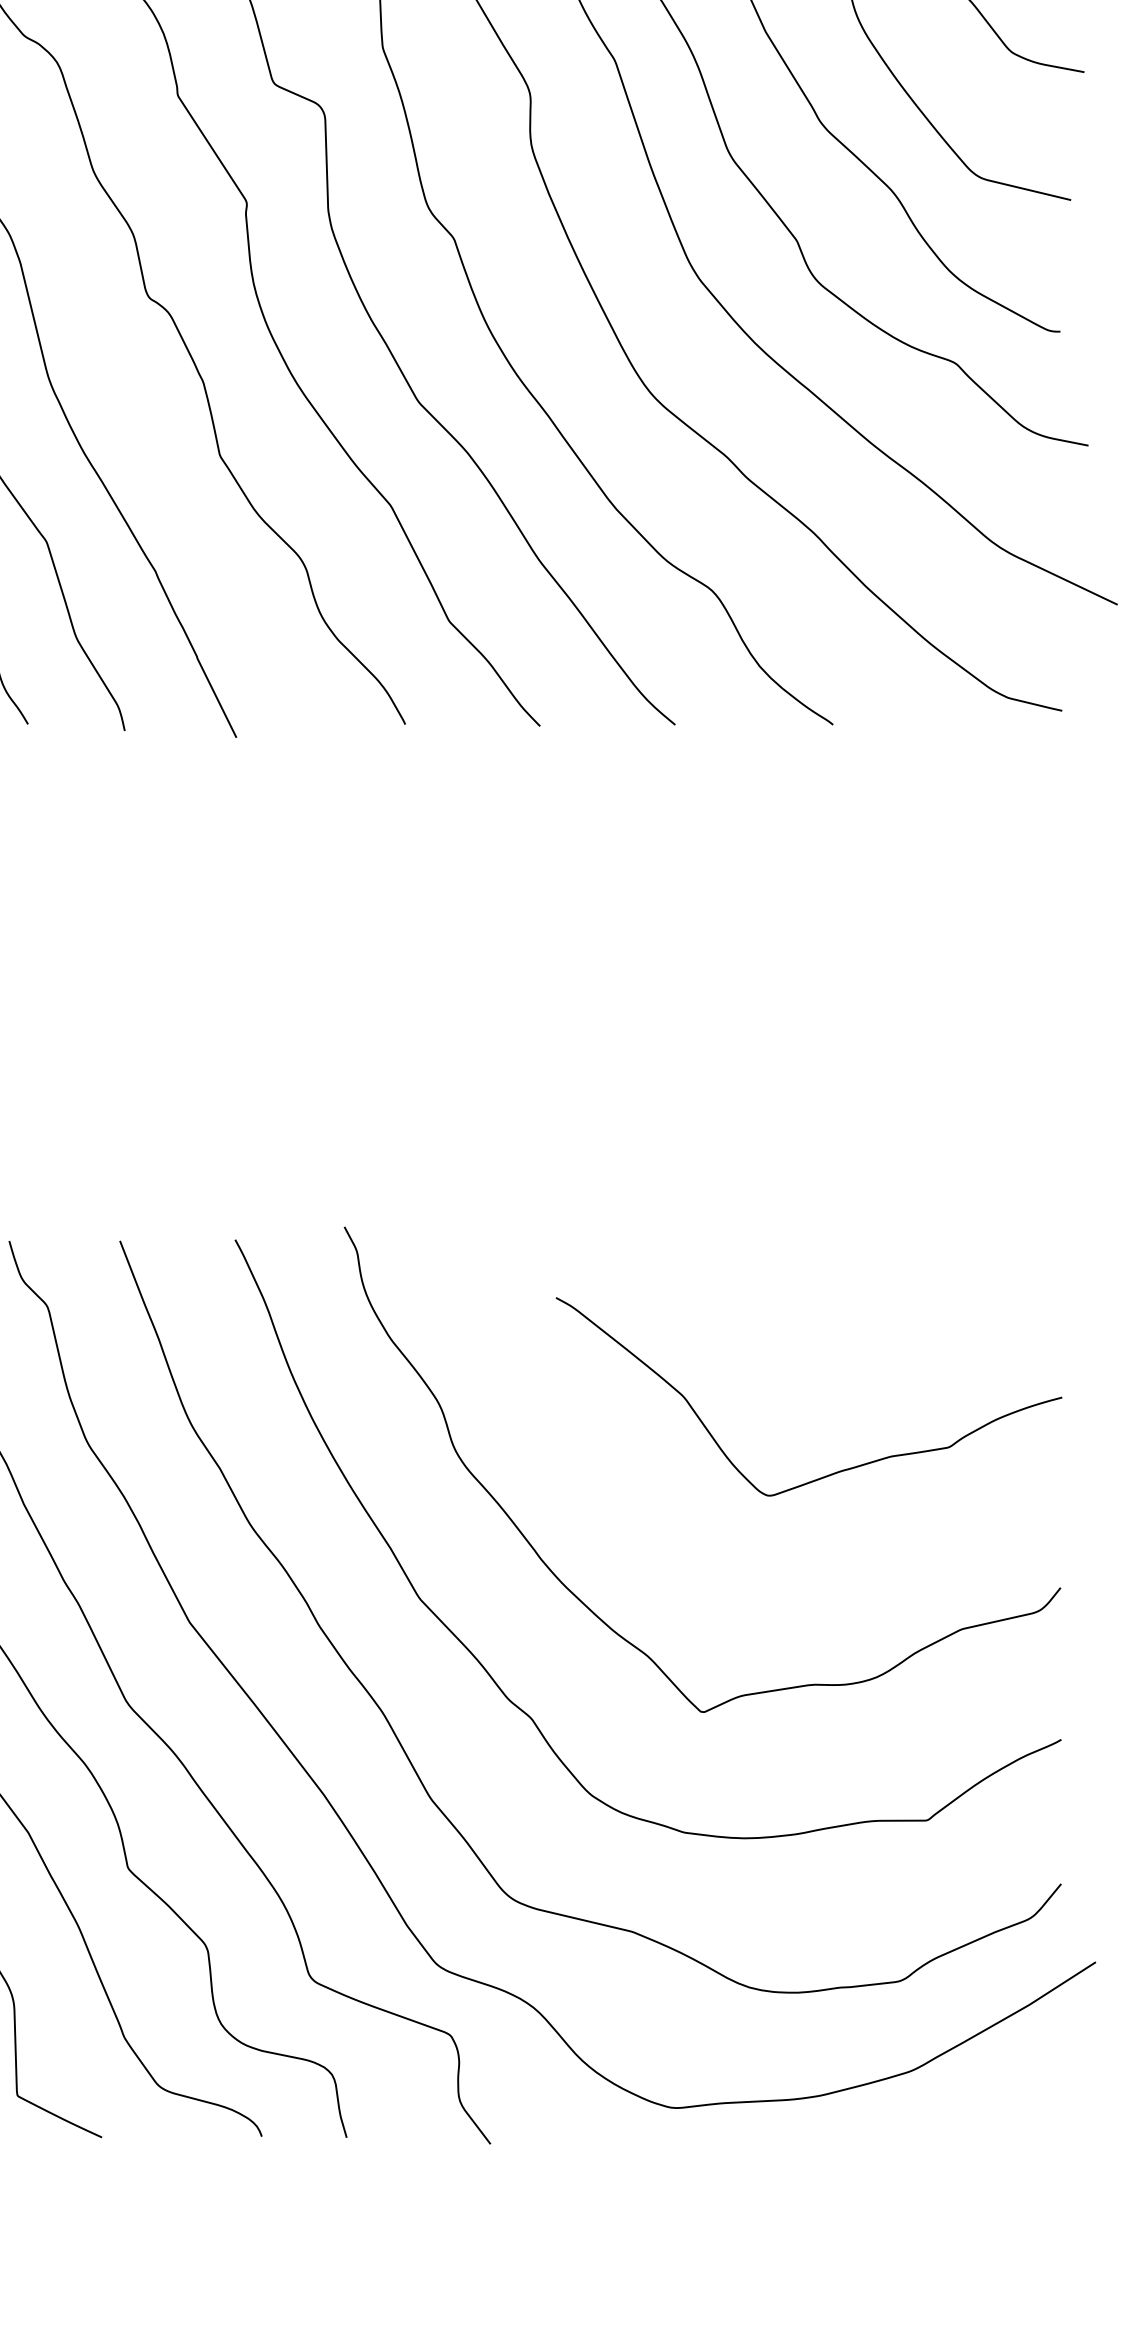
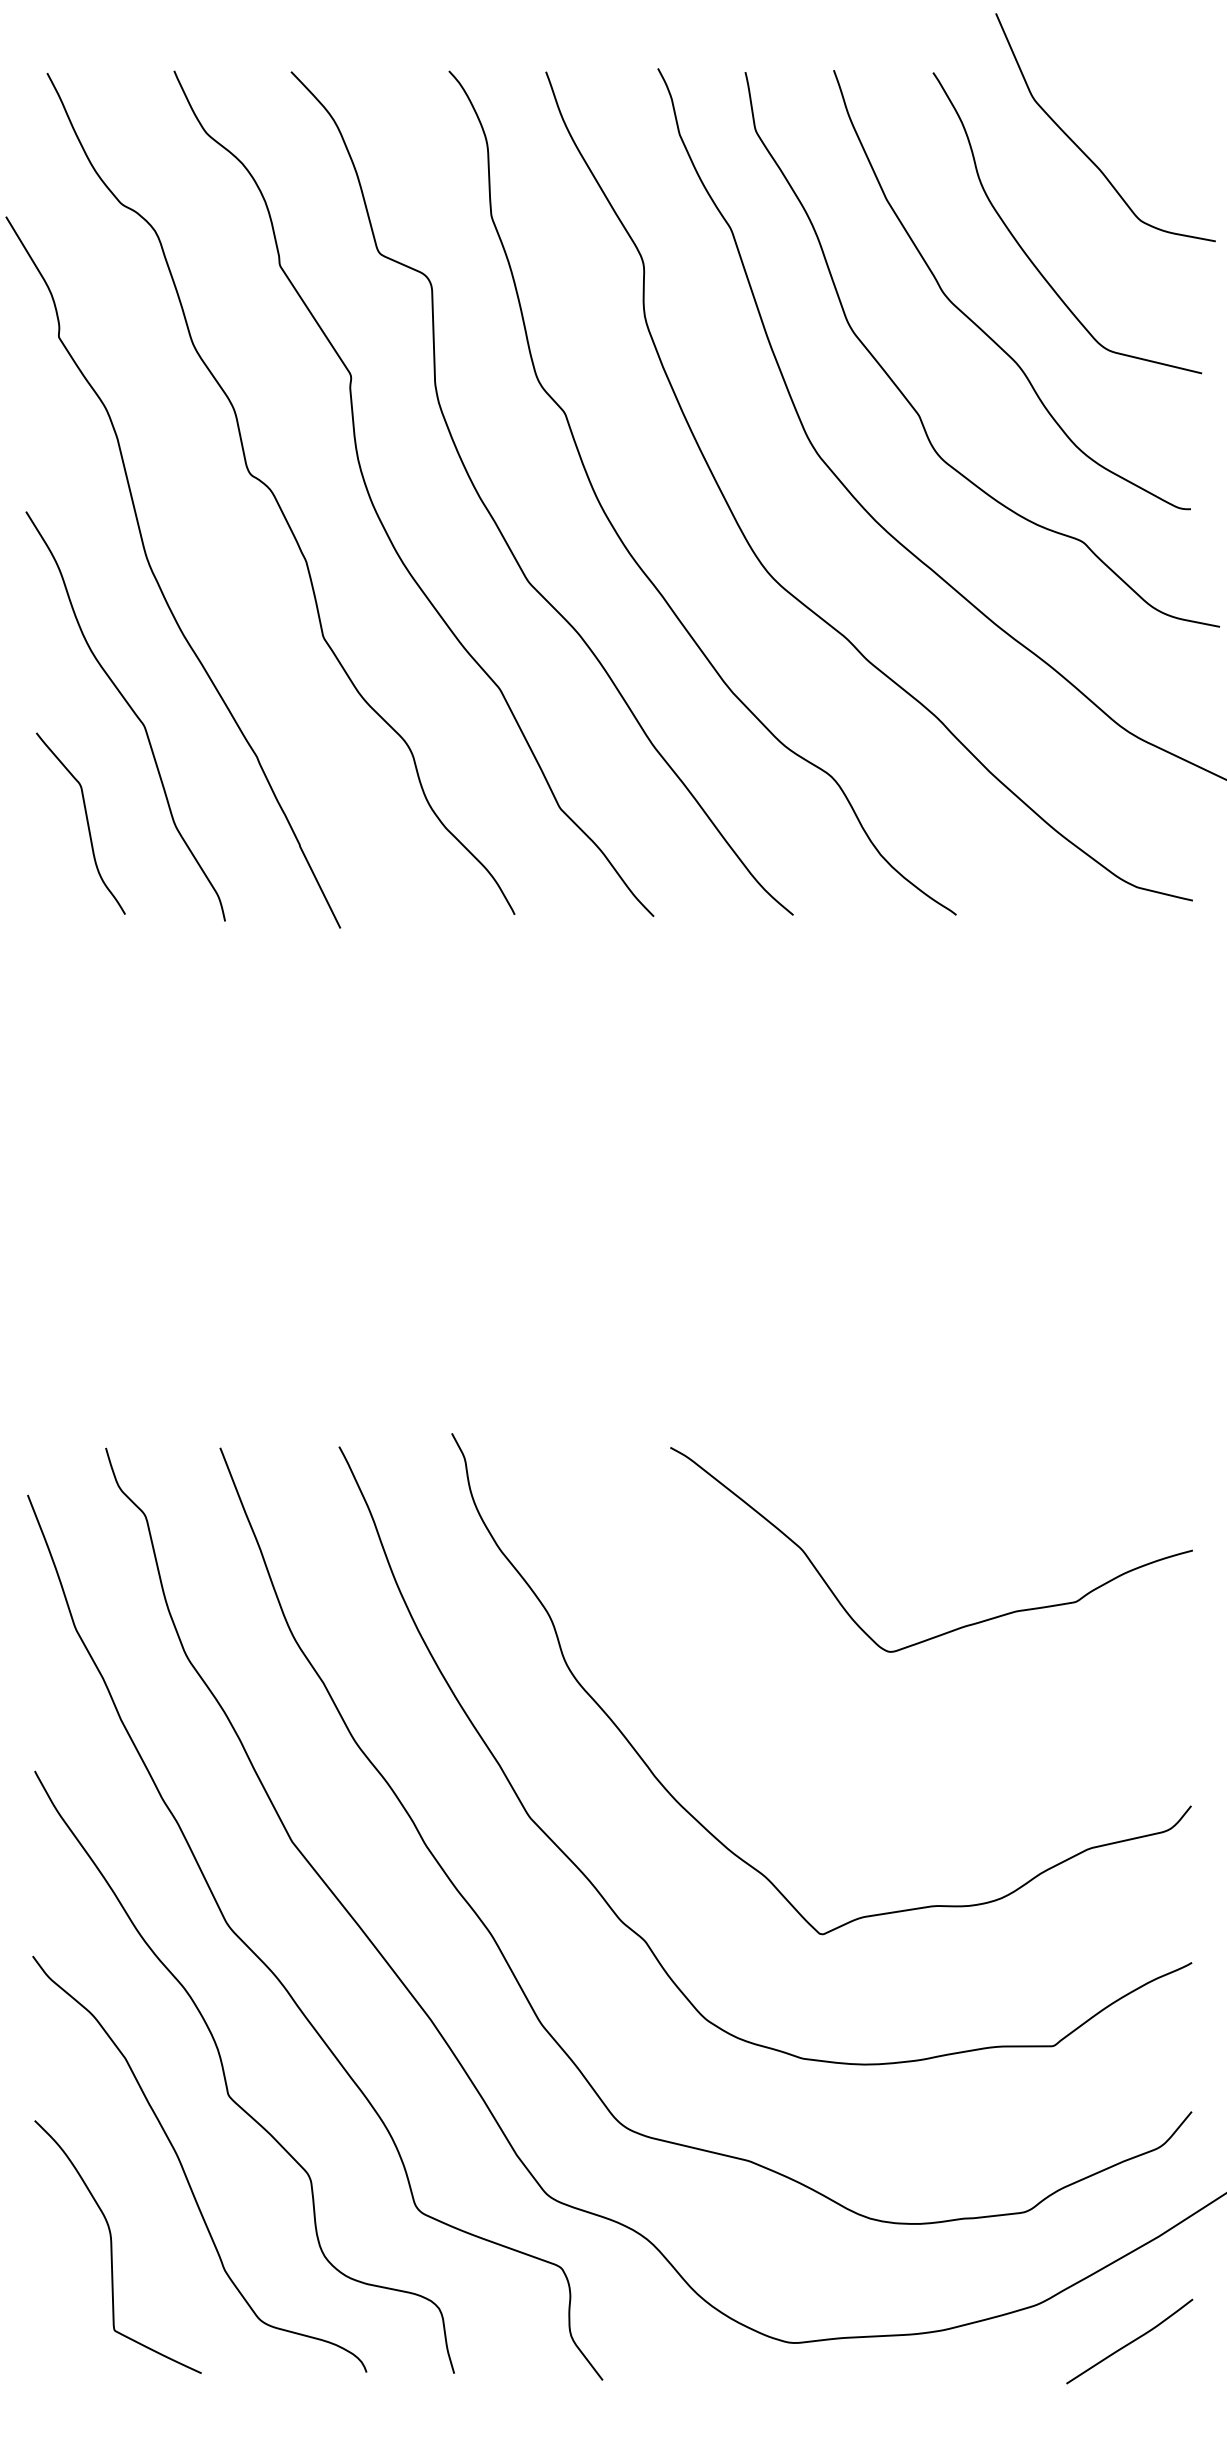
curve: (835, 1472) -> (958, 1627), moved
curve: (1001, 2106) -> (1130, 2341), added

